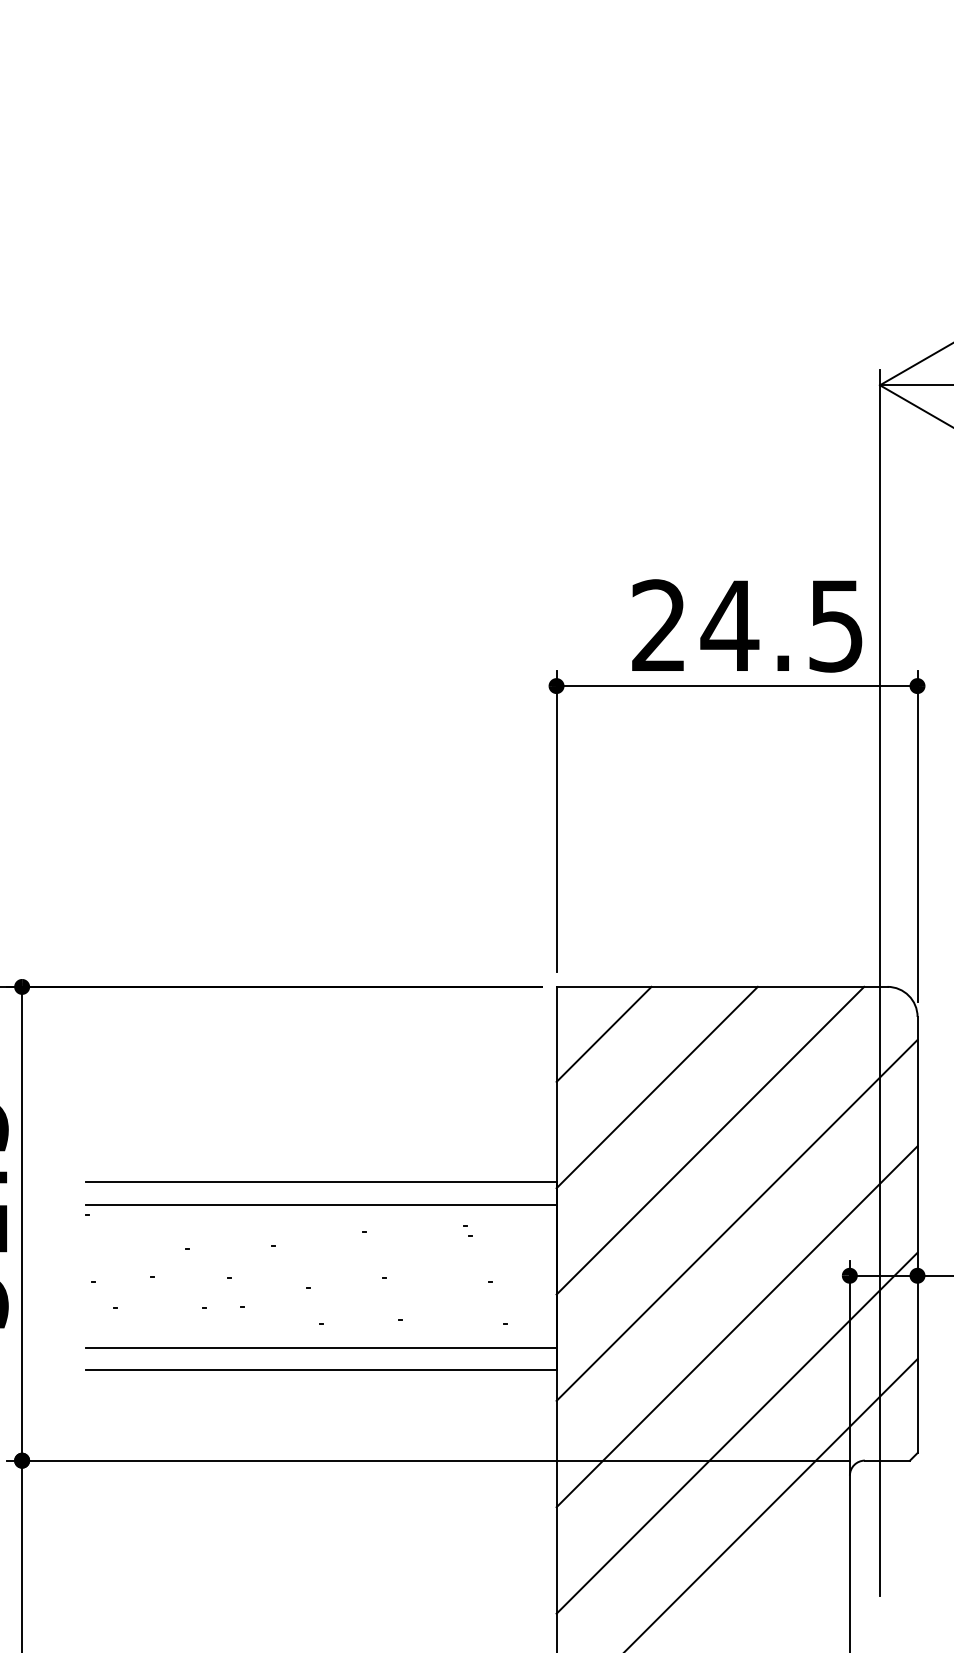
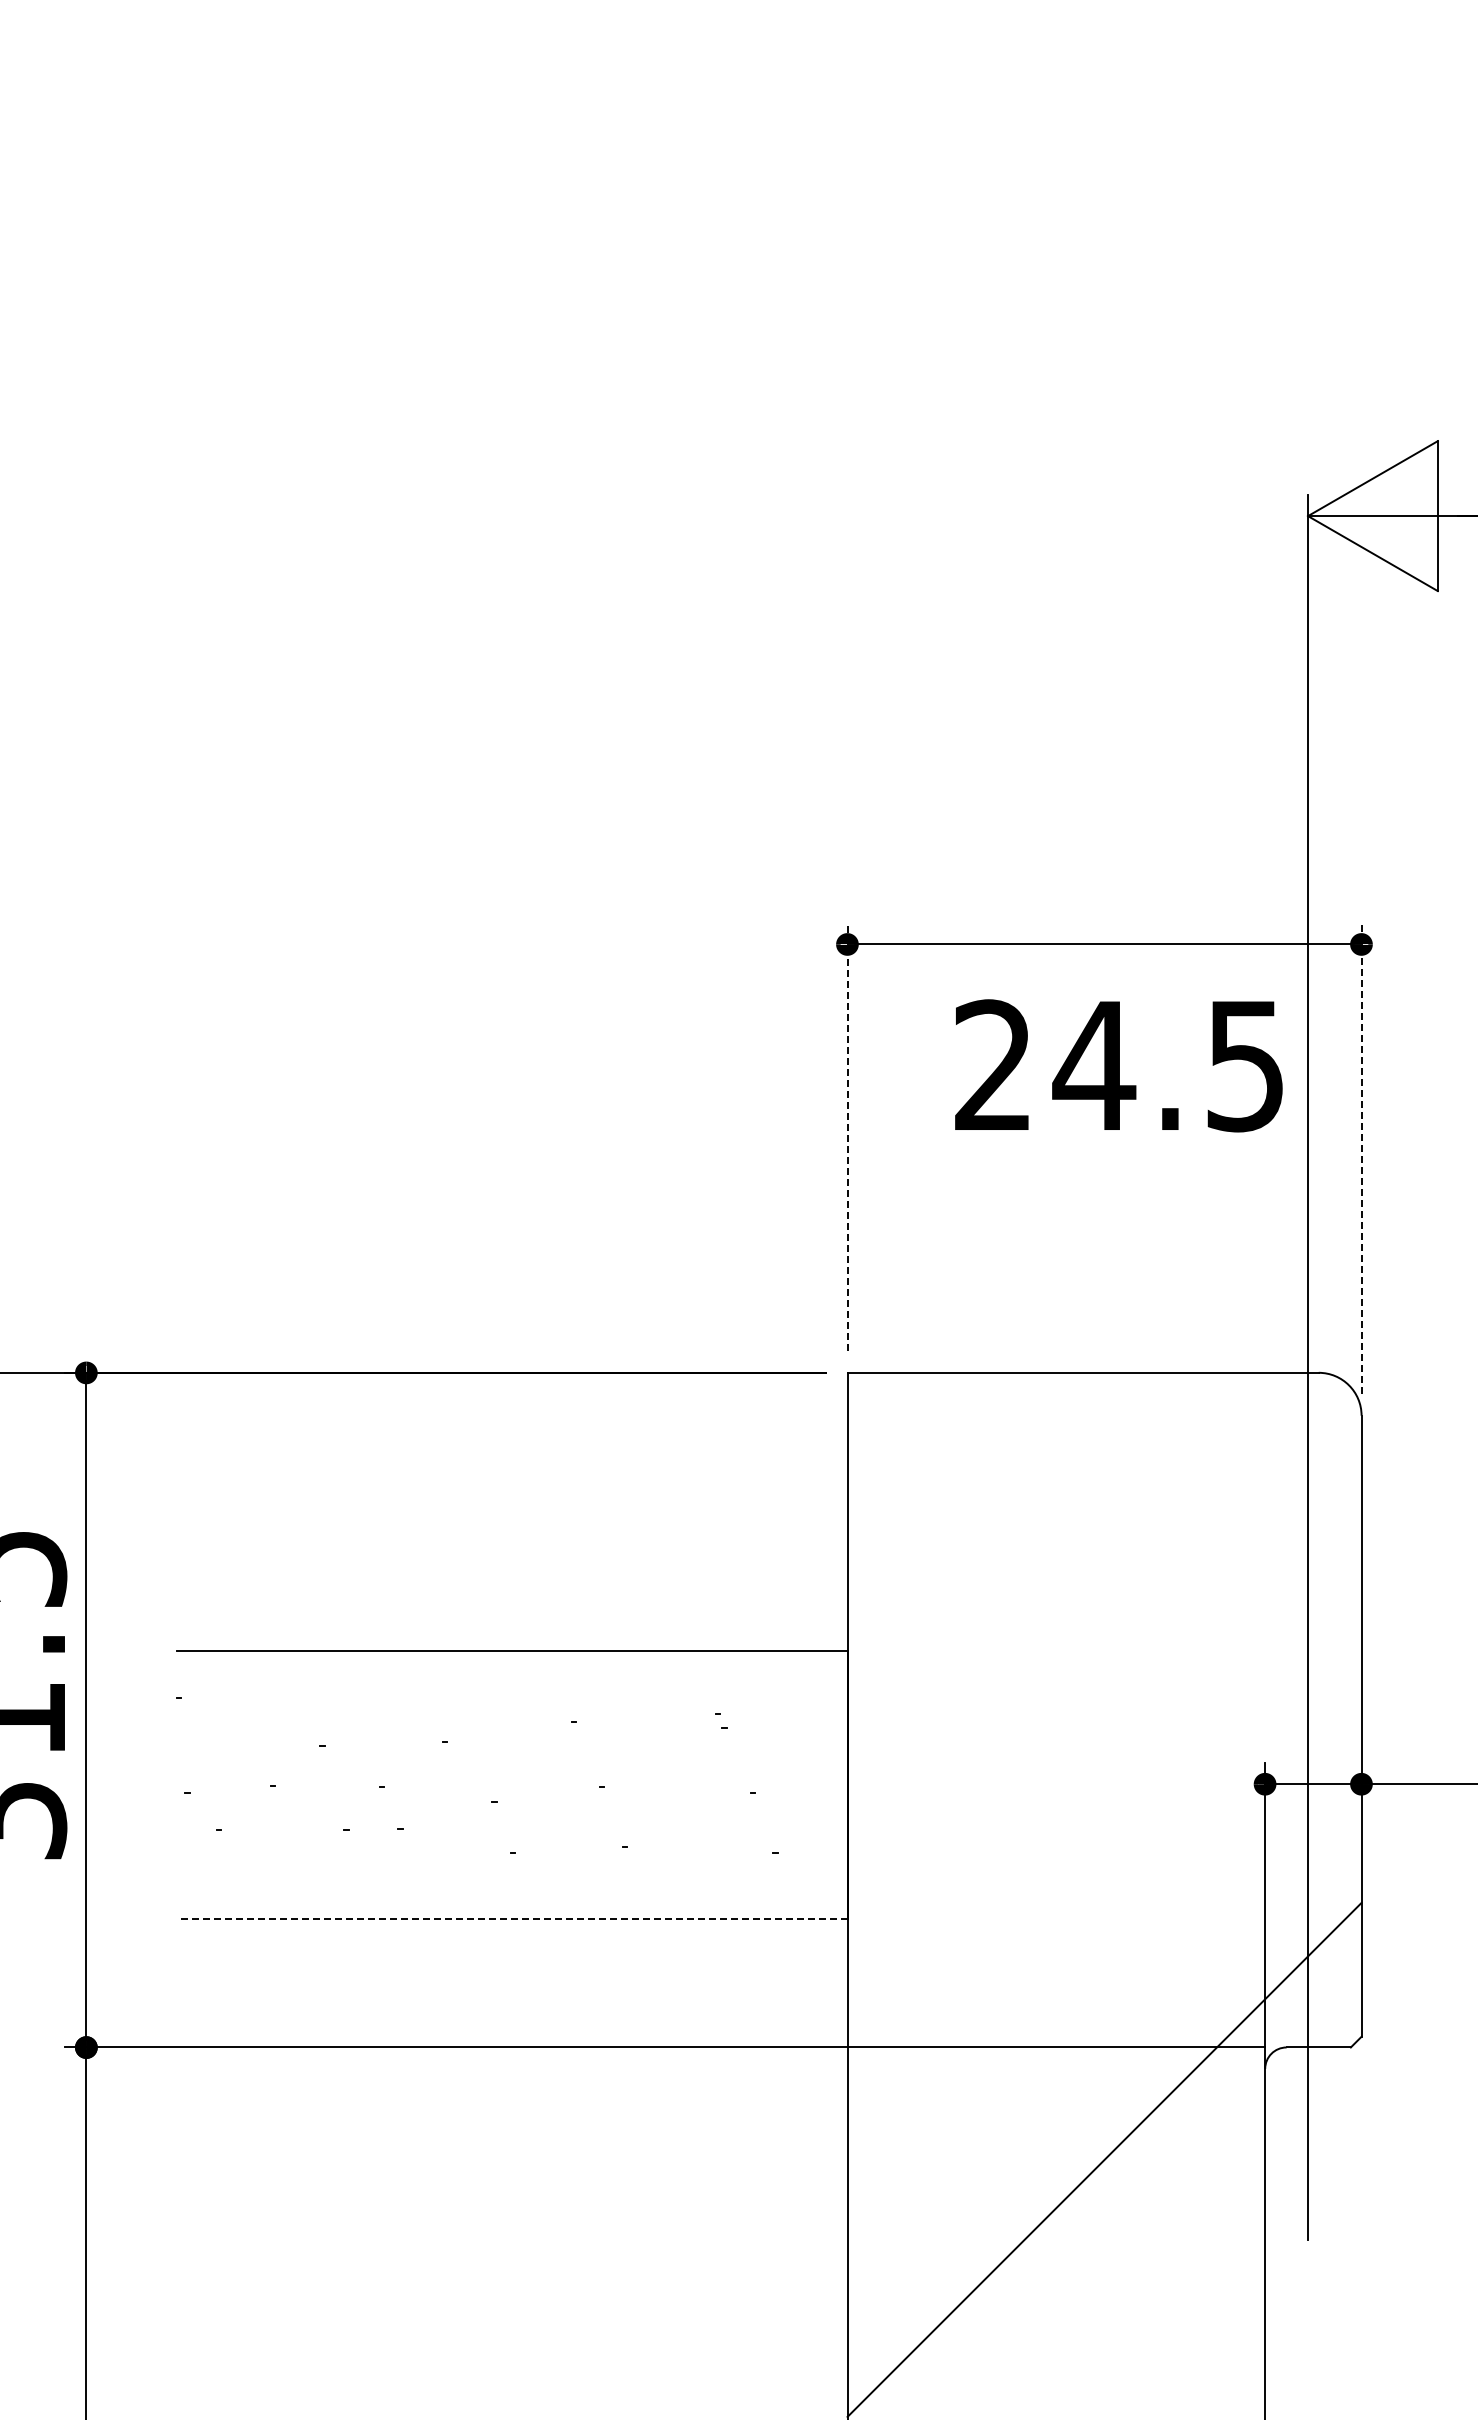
text: (746, 625) -> (1118, 1065), moved
line: (556, 820) -> (847, 1136), solid -> dashed
line: (917, 836) -> (1361, 1158), solid -> dashed
line: (603, 1034) -> (914, 1440), removed
line: (657, 1087) -> (990, 1515), removed
line: (710, 1140) -> (1066, 1591), removed
line: (320, 1205) -> (511, 1683), removed
line: (737, 1220) -> (1104, 1705), removed
line: (737, 1326) -> (1104, 1856), removed
line: (320, 1347) -> (511, 1886), removed
line: (320, 1370) -> (511, 1918), solid -> dashed
line: (737, 1433) -> (1104, 2008), removed

